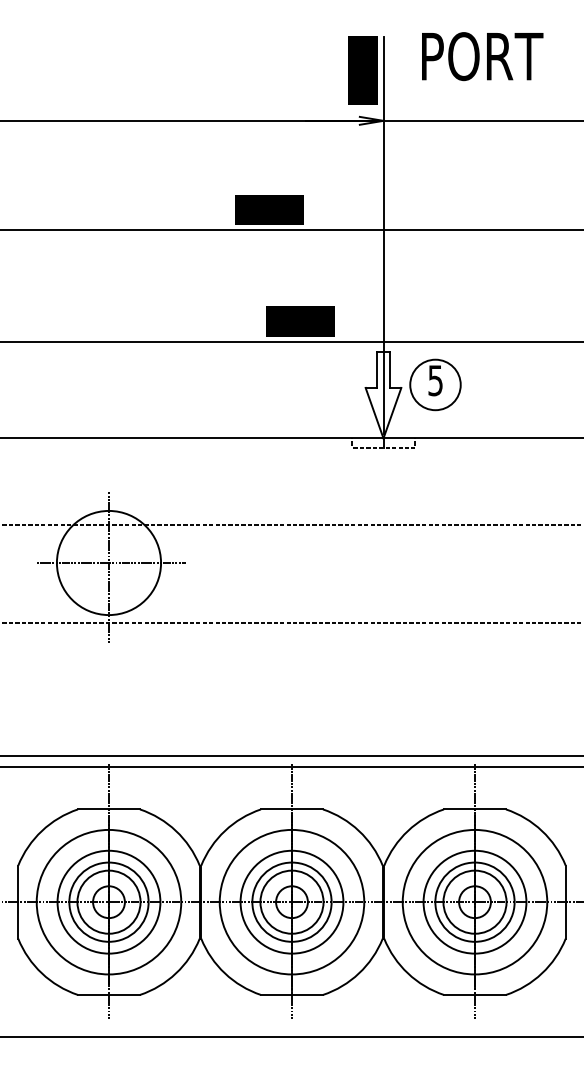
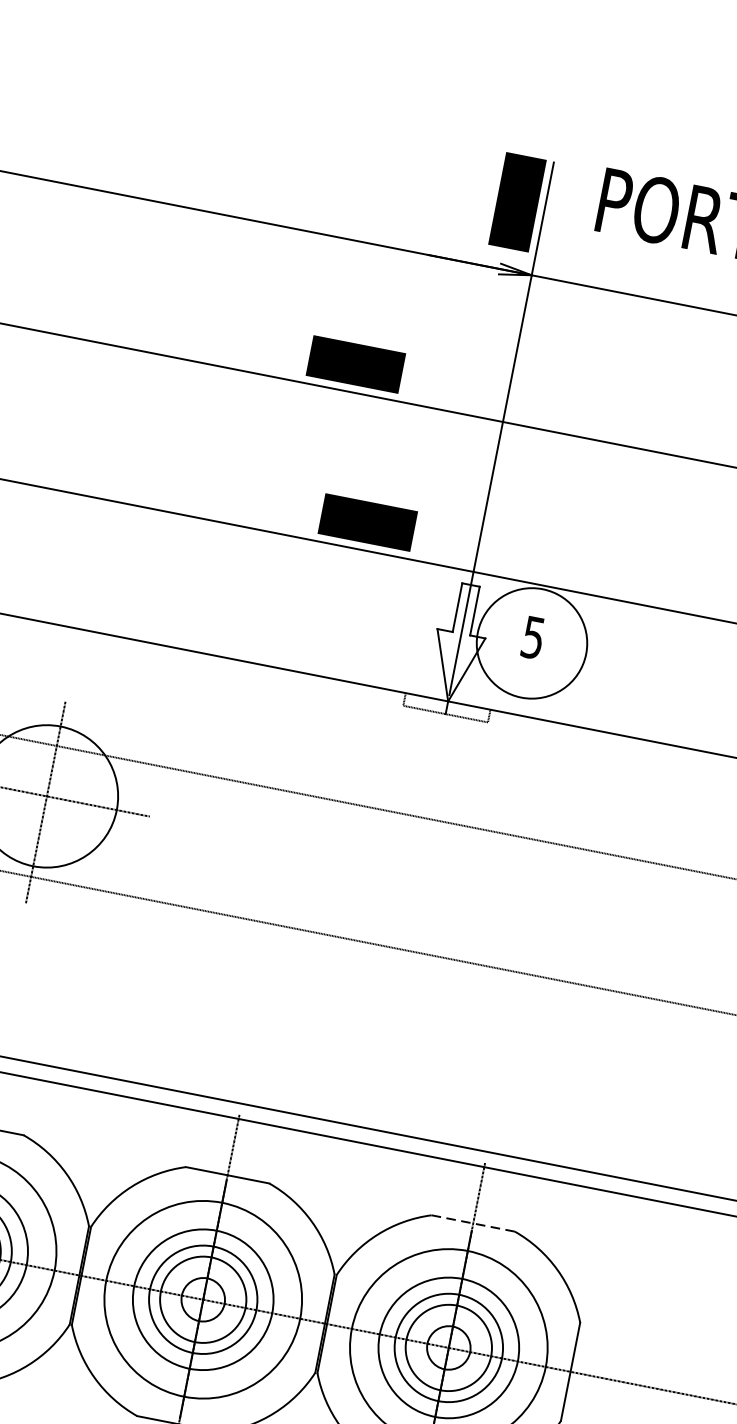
circle: (435, 384) -> (532, 642), size x1.6
line: (475, 809) -> (473, 1223), solid -> dashed

